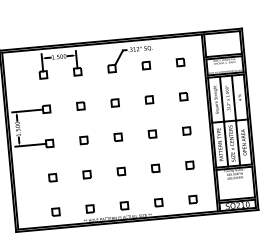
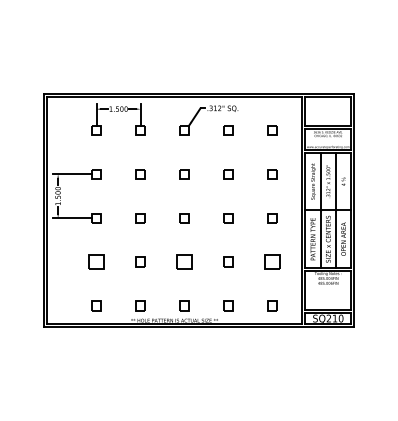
part: (190, 164) -> (272, 261), size x1.6
part: (121, 171) -> (184, 261), size x1.6
part: (52, 177) -> (96, 261), size x1.6

